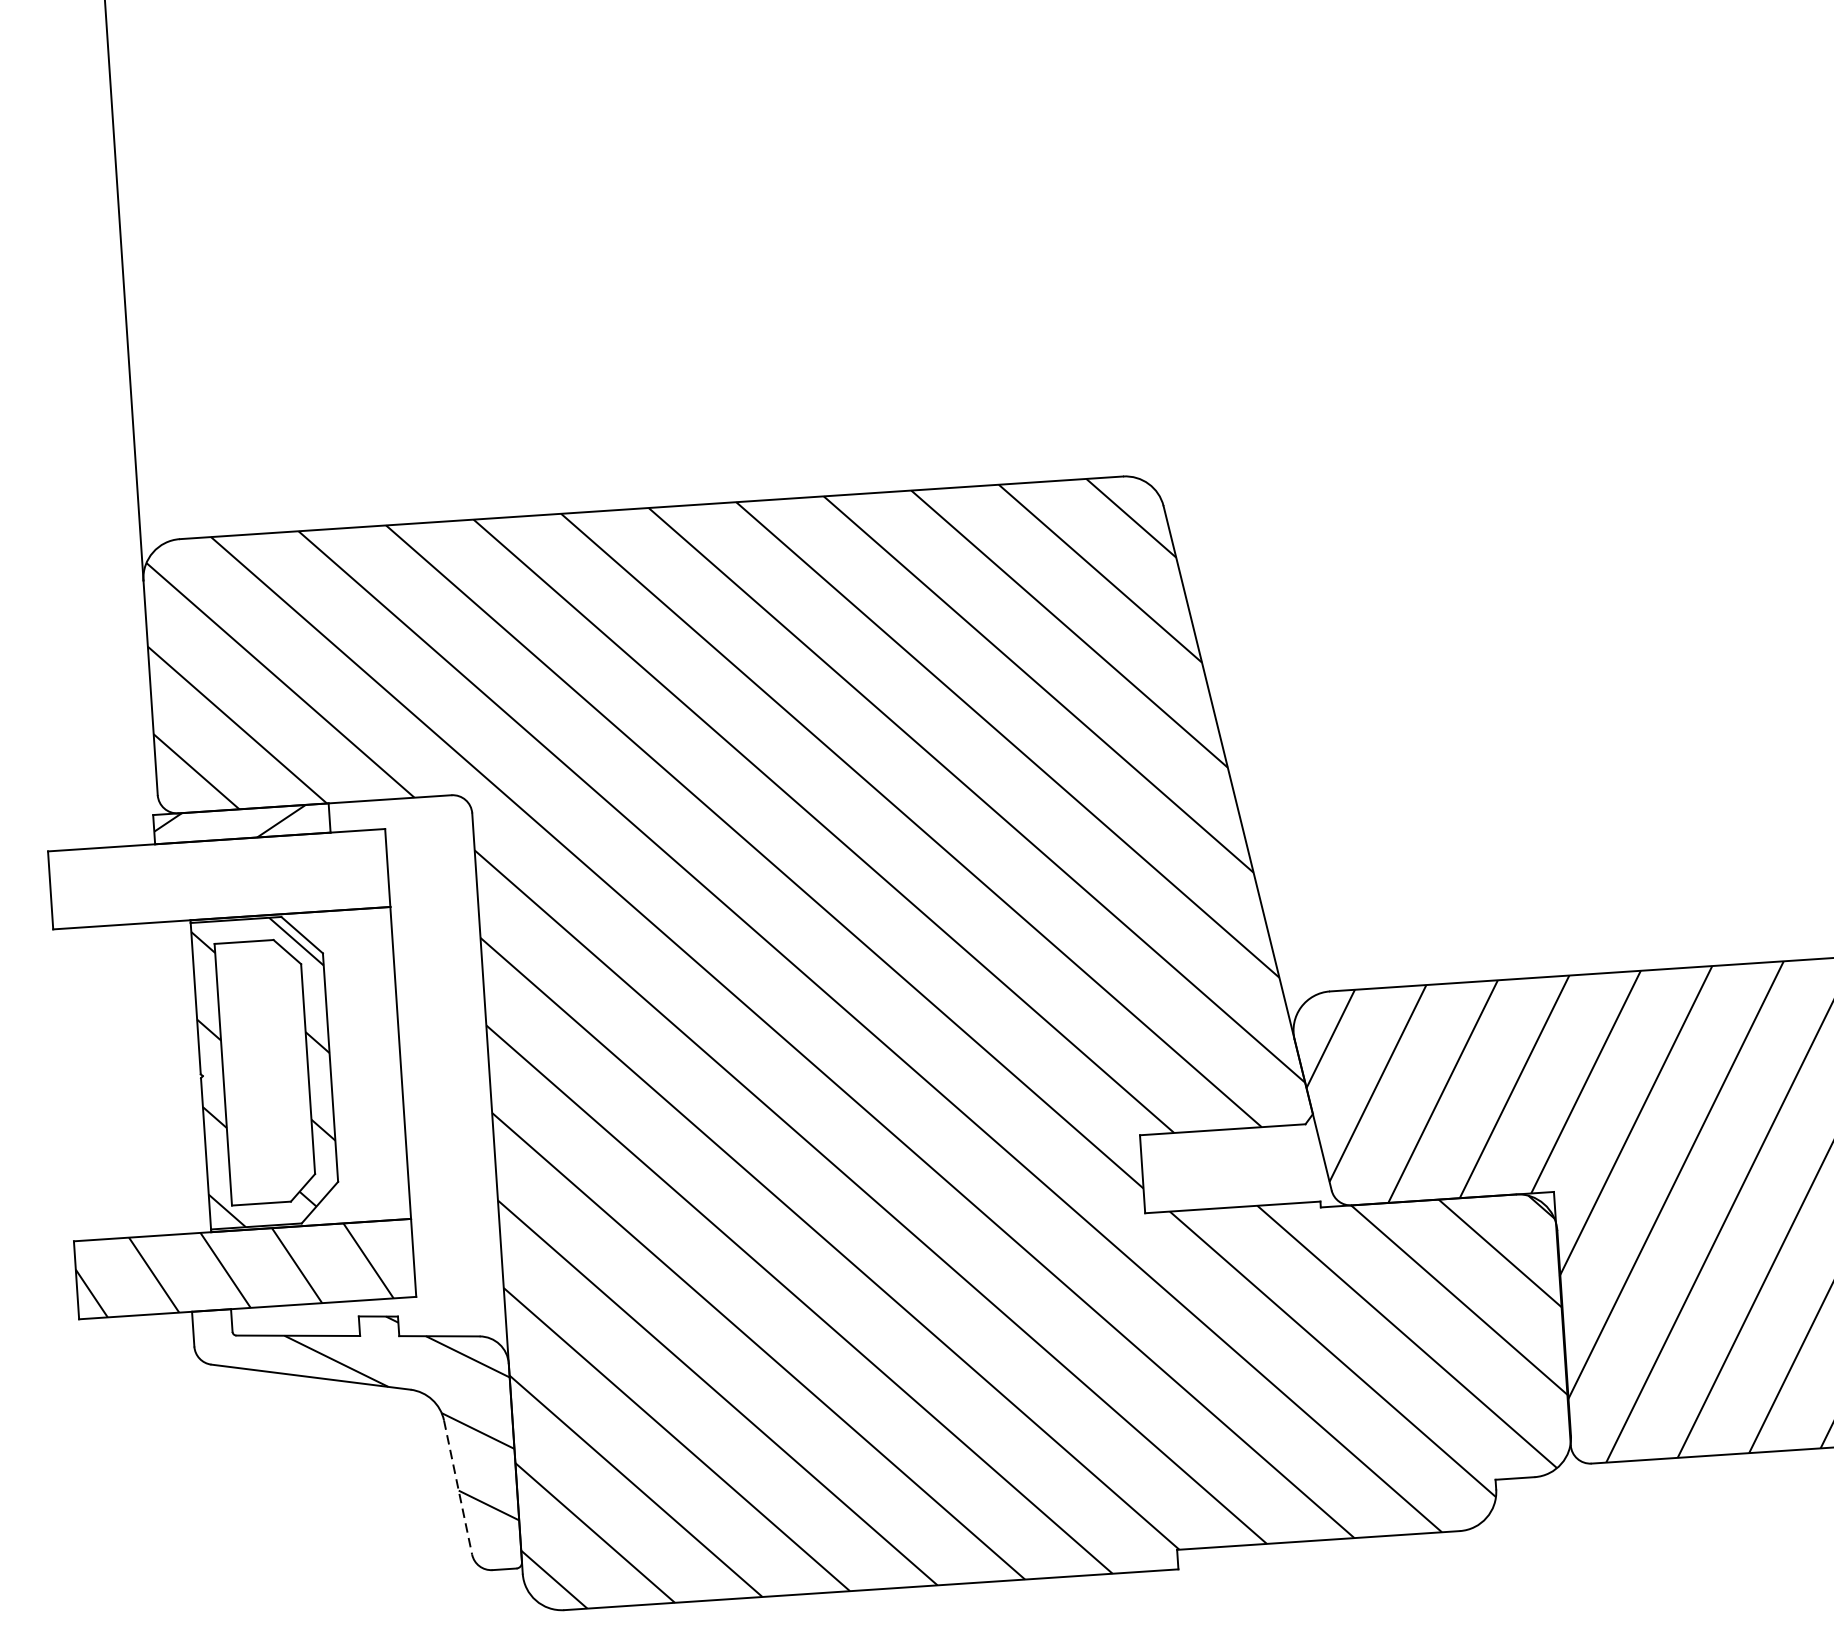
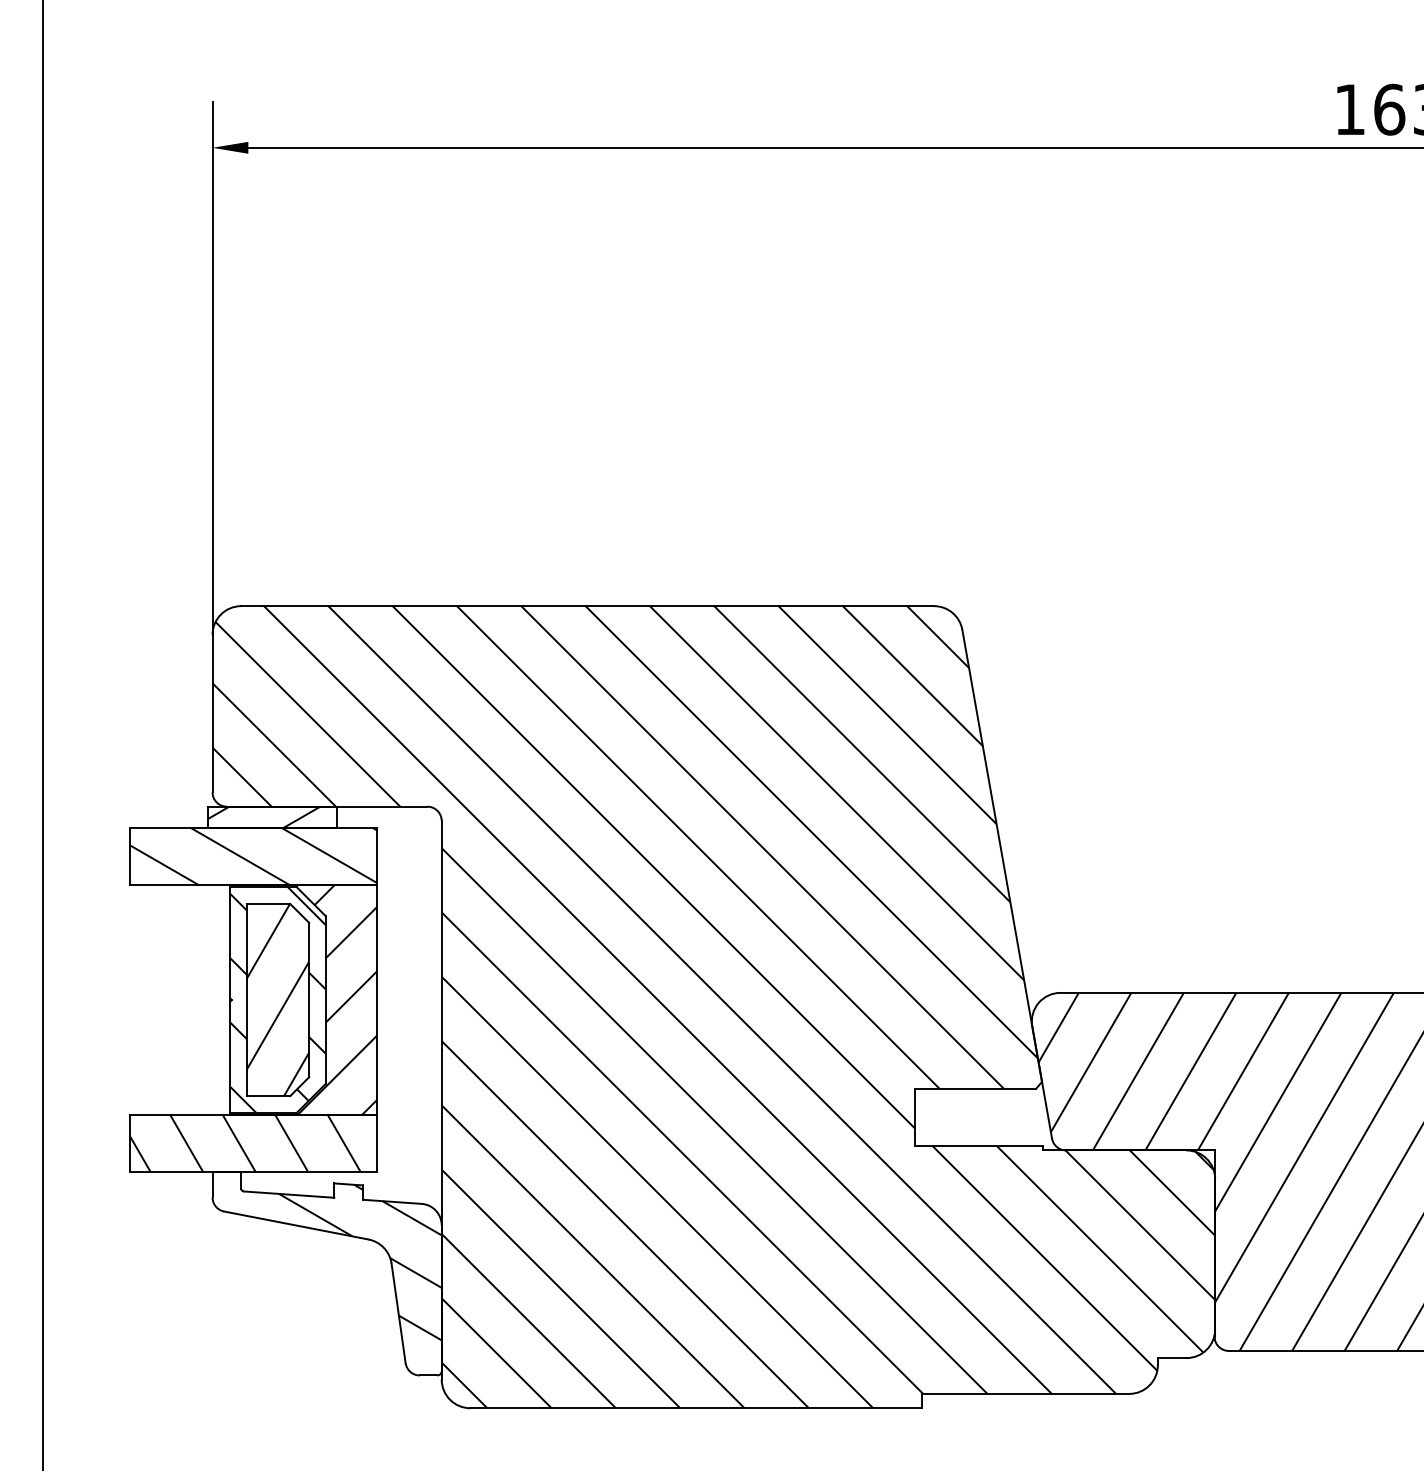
hatch: (219, 878) -> (253, 856), added
hatch: (302, 1068) -> (305, 999), added
hatch: (264, 1071) -> (277, 999), added
line: (457, 1487) -> (398, 1313), dashed -> solid

